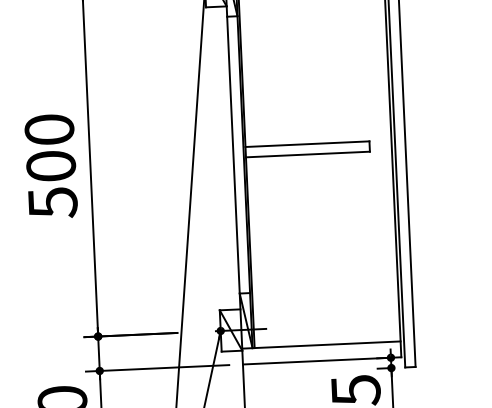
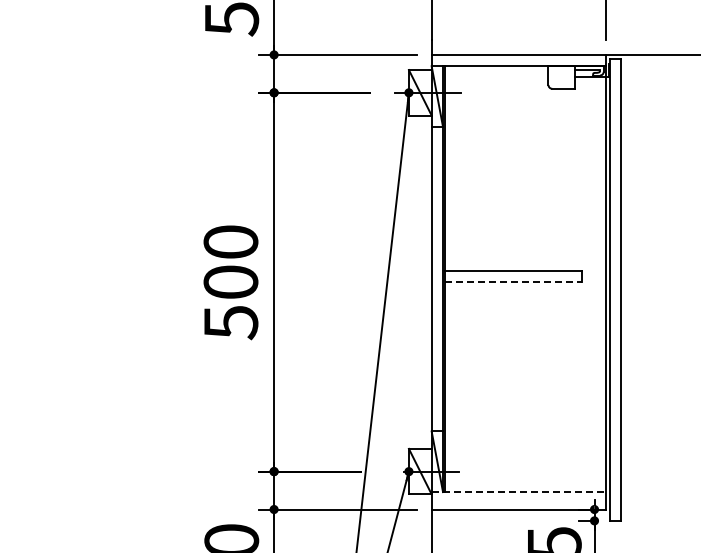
line: (307, 154) -> (513, 282), solid -> dashed
line: (322, 345) -> (519, 492), solid -> dashed

